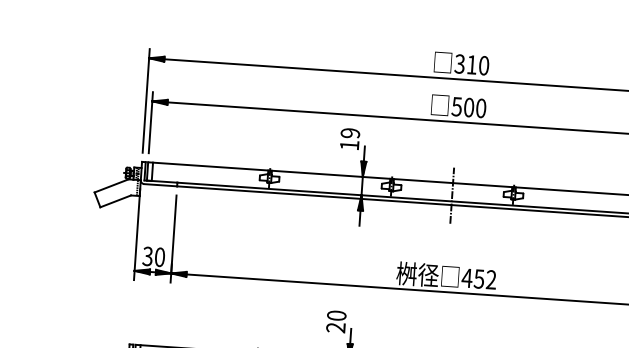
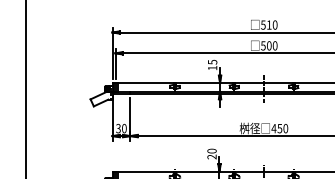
text: (460, 62) -> (263, 24), 310 -> 510
text: (350, 131) -> (212, 61), 19 -> 15
text: (490, 279) -> (285, 128), 452 -> 450

